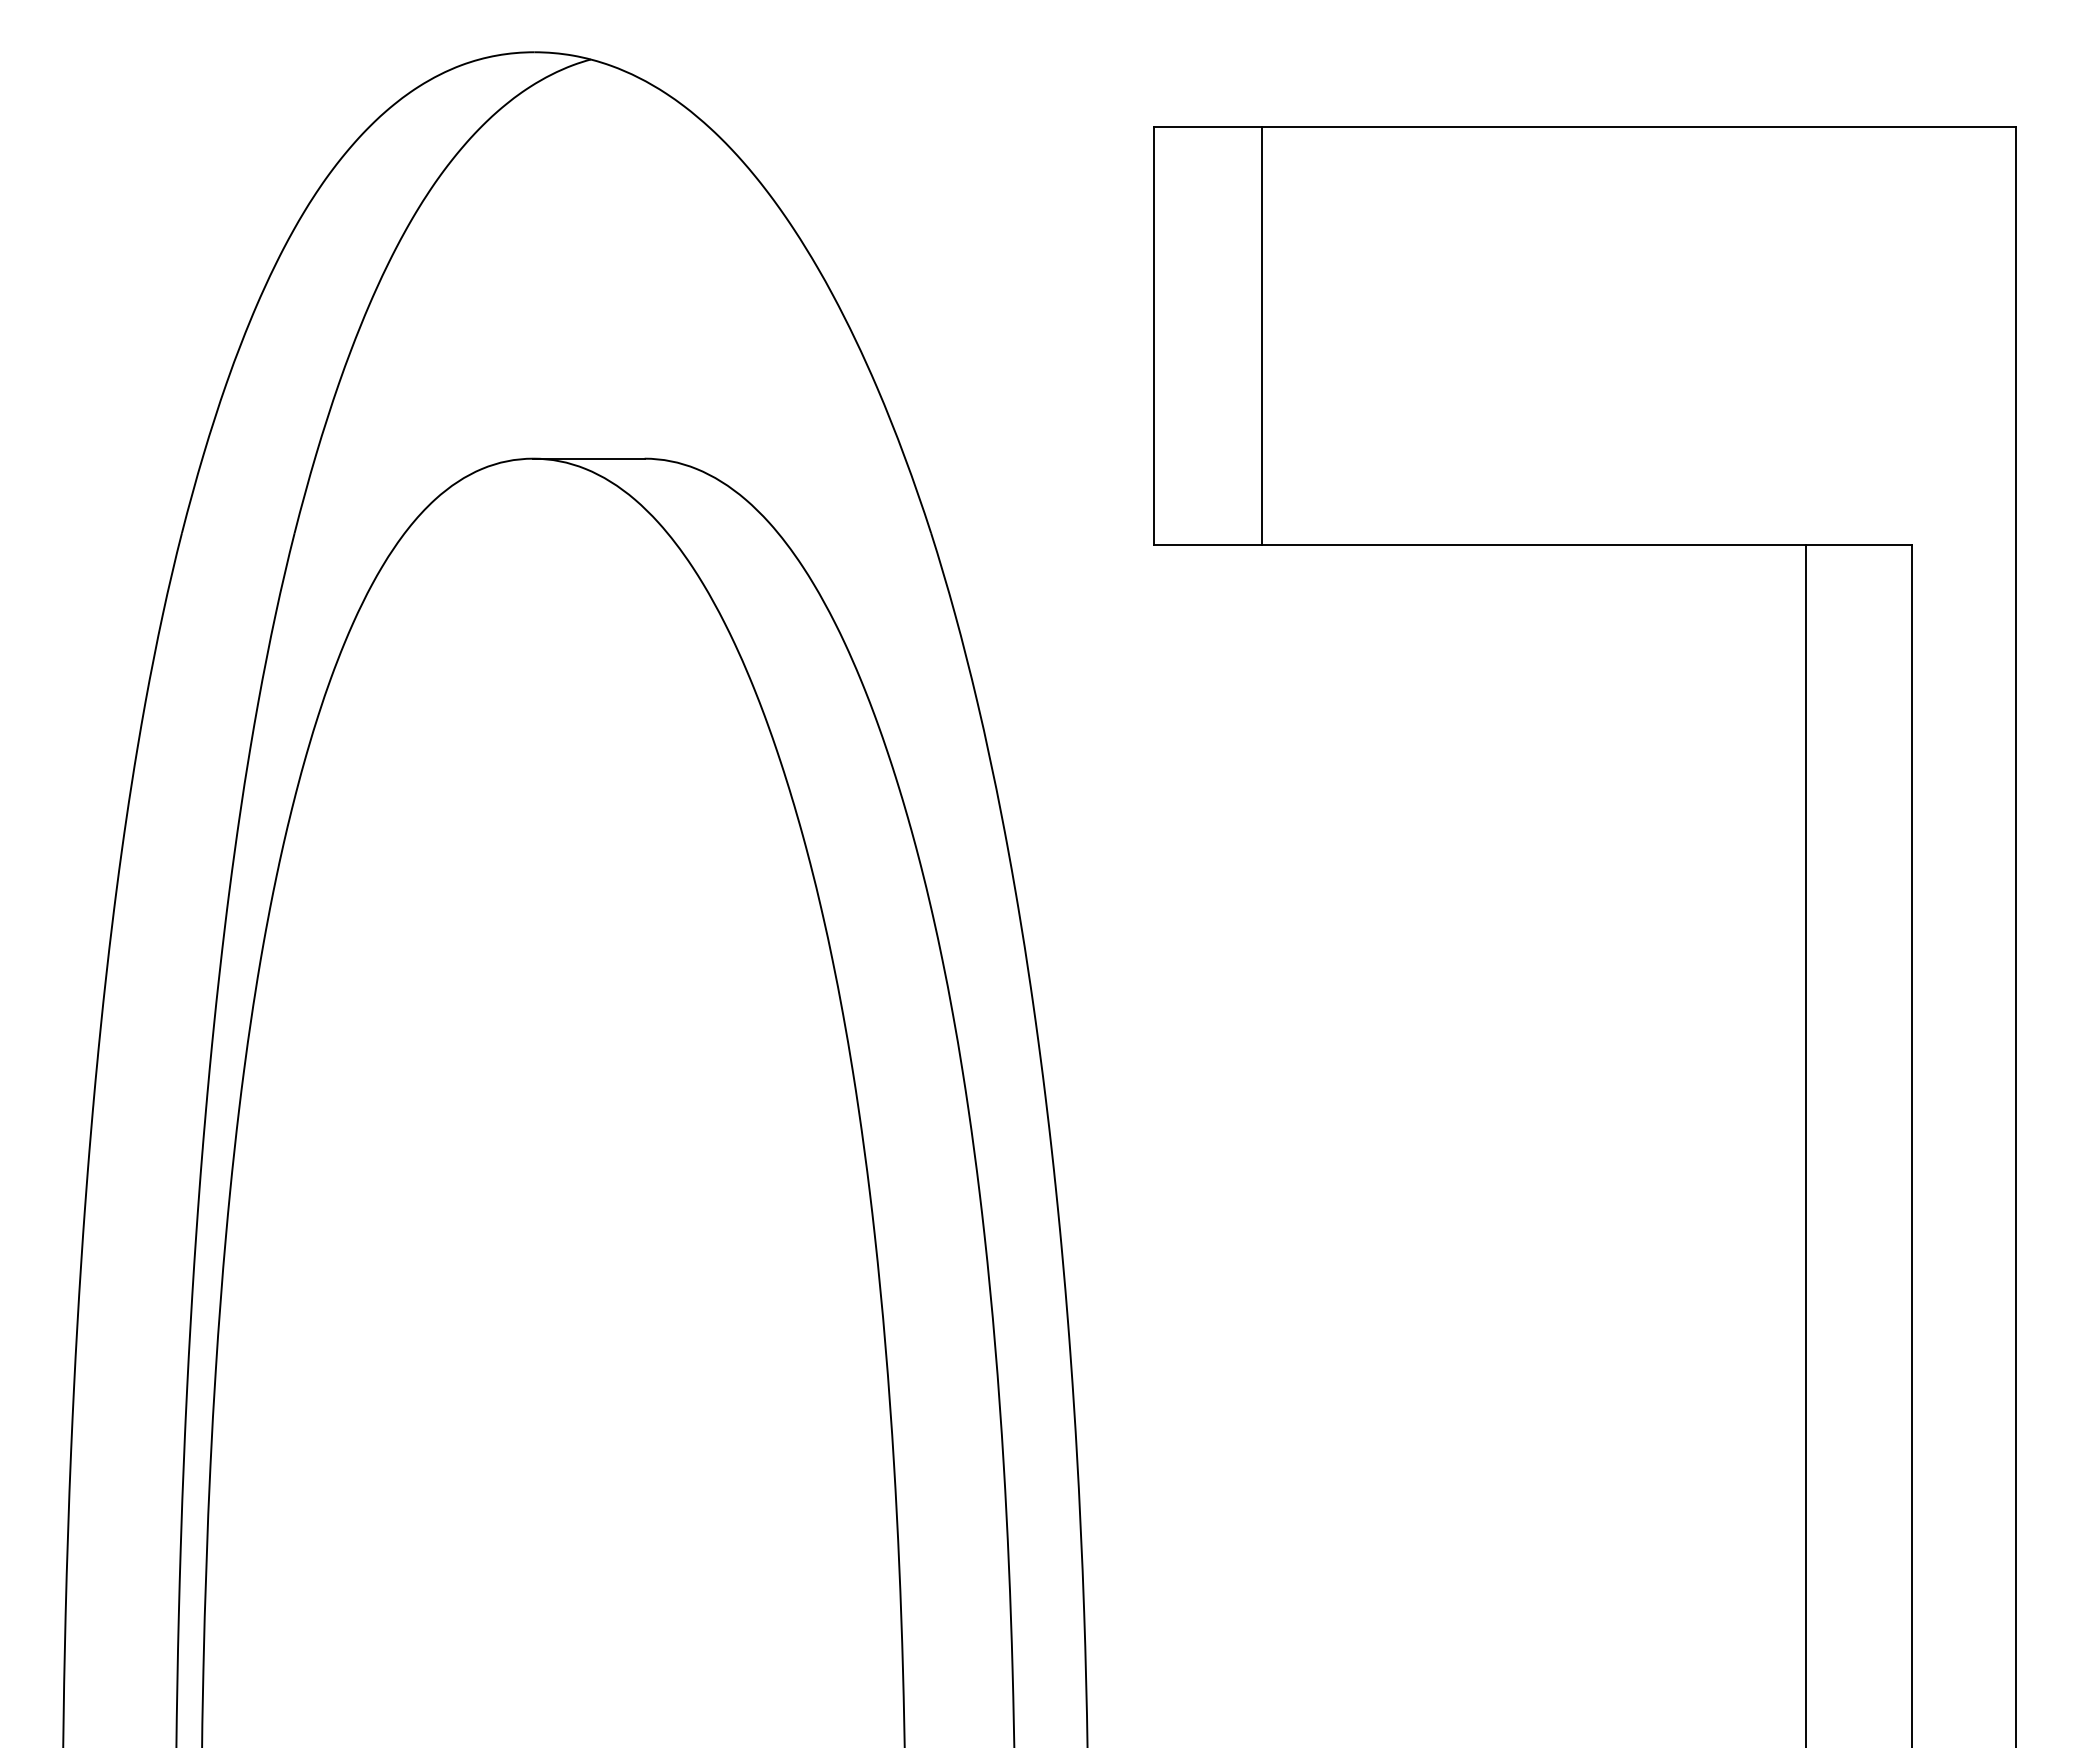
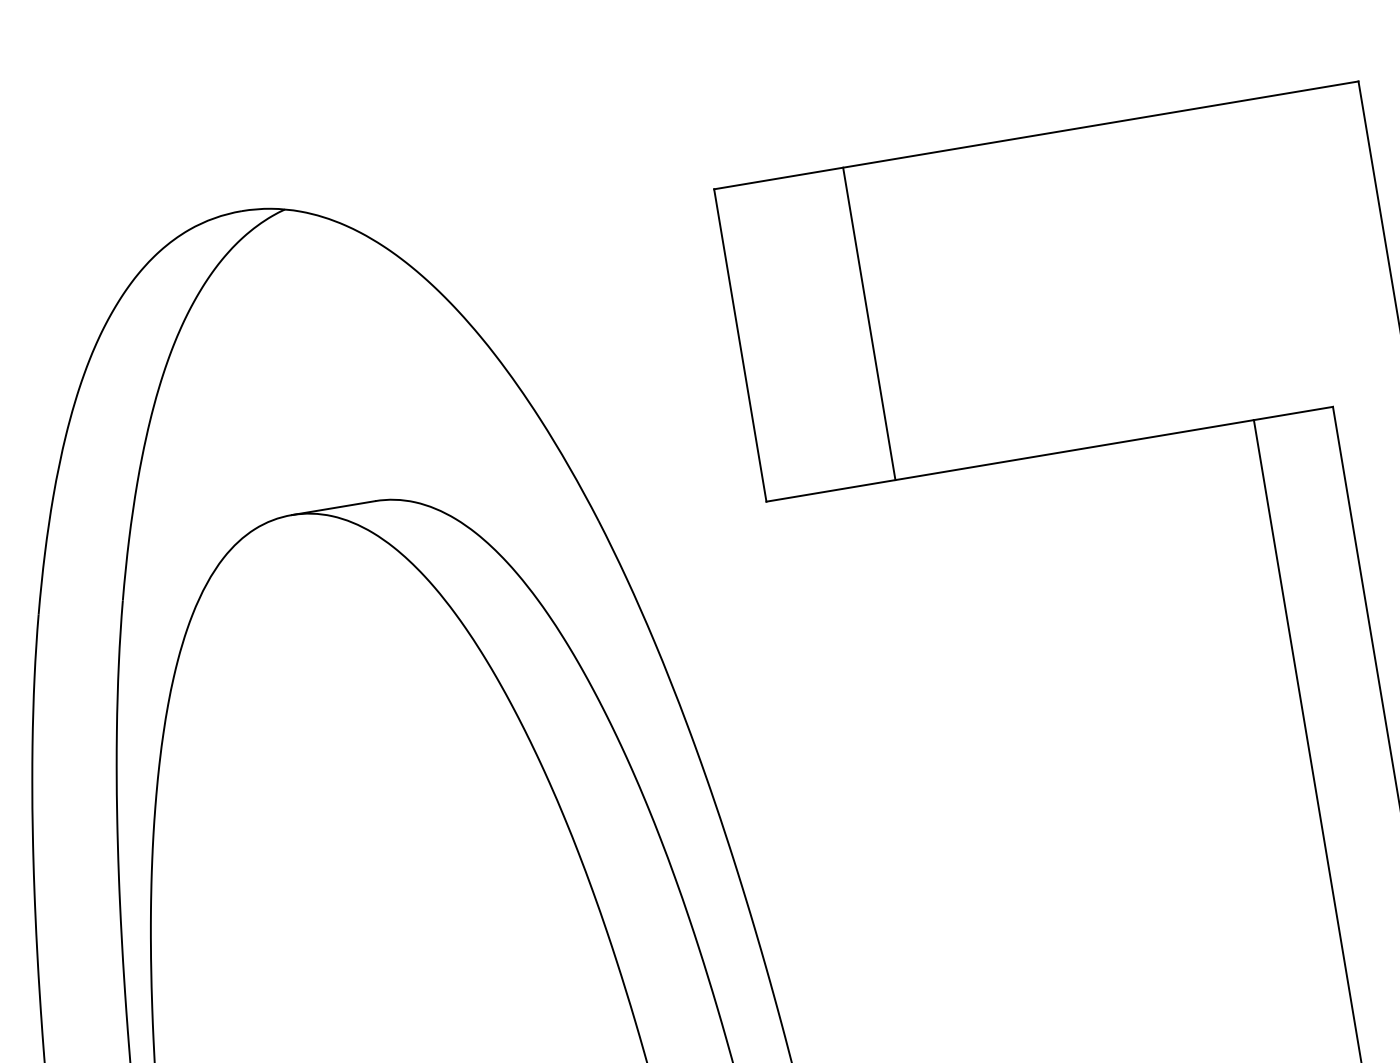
line: (1262, 335) -> (869, 323), moved

